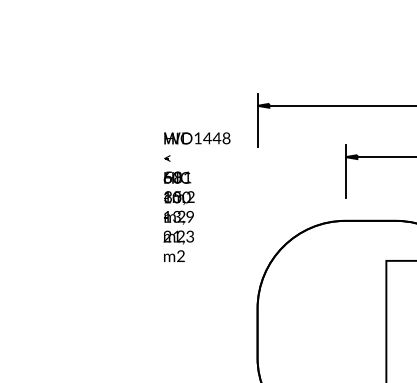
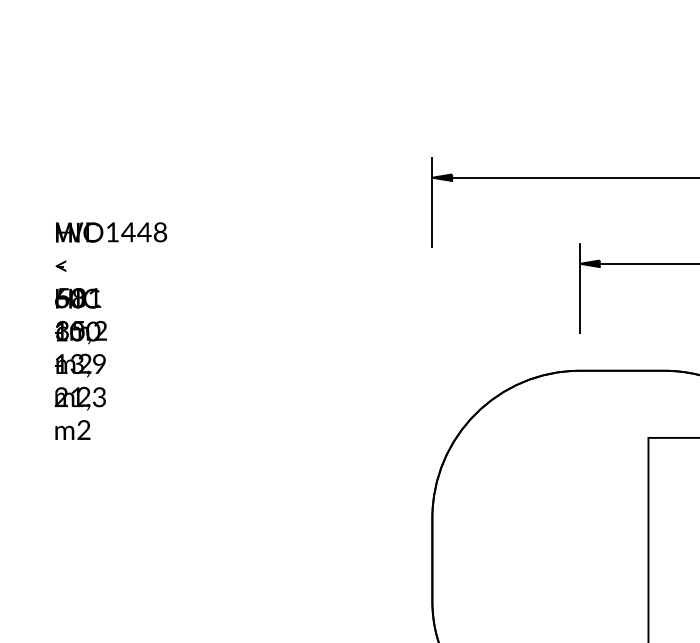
text: (196, 196) -> (110, 329), moved

